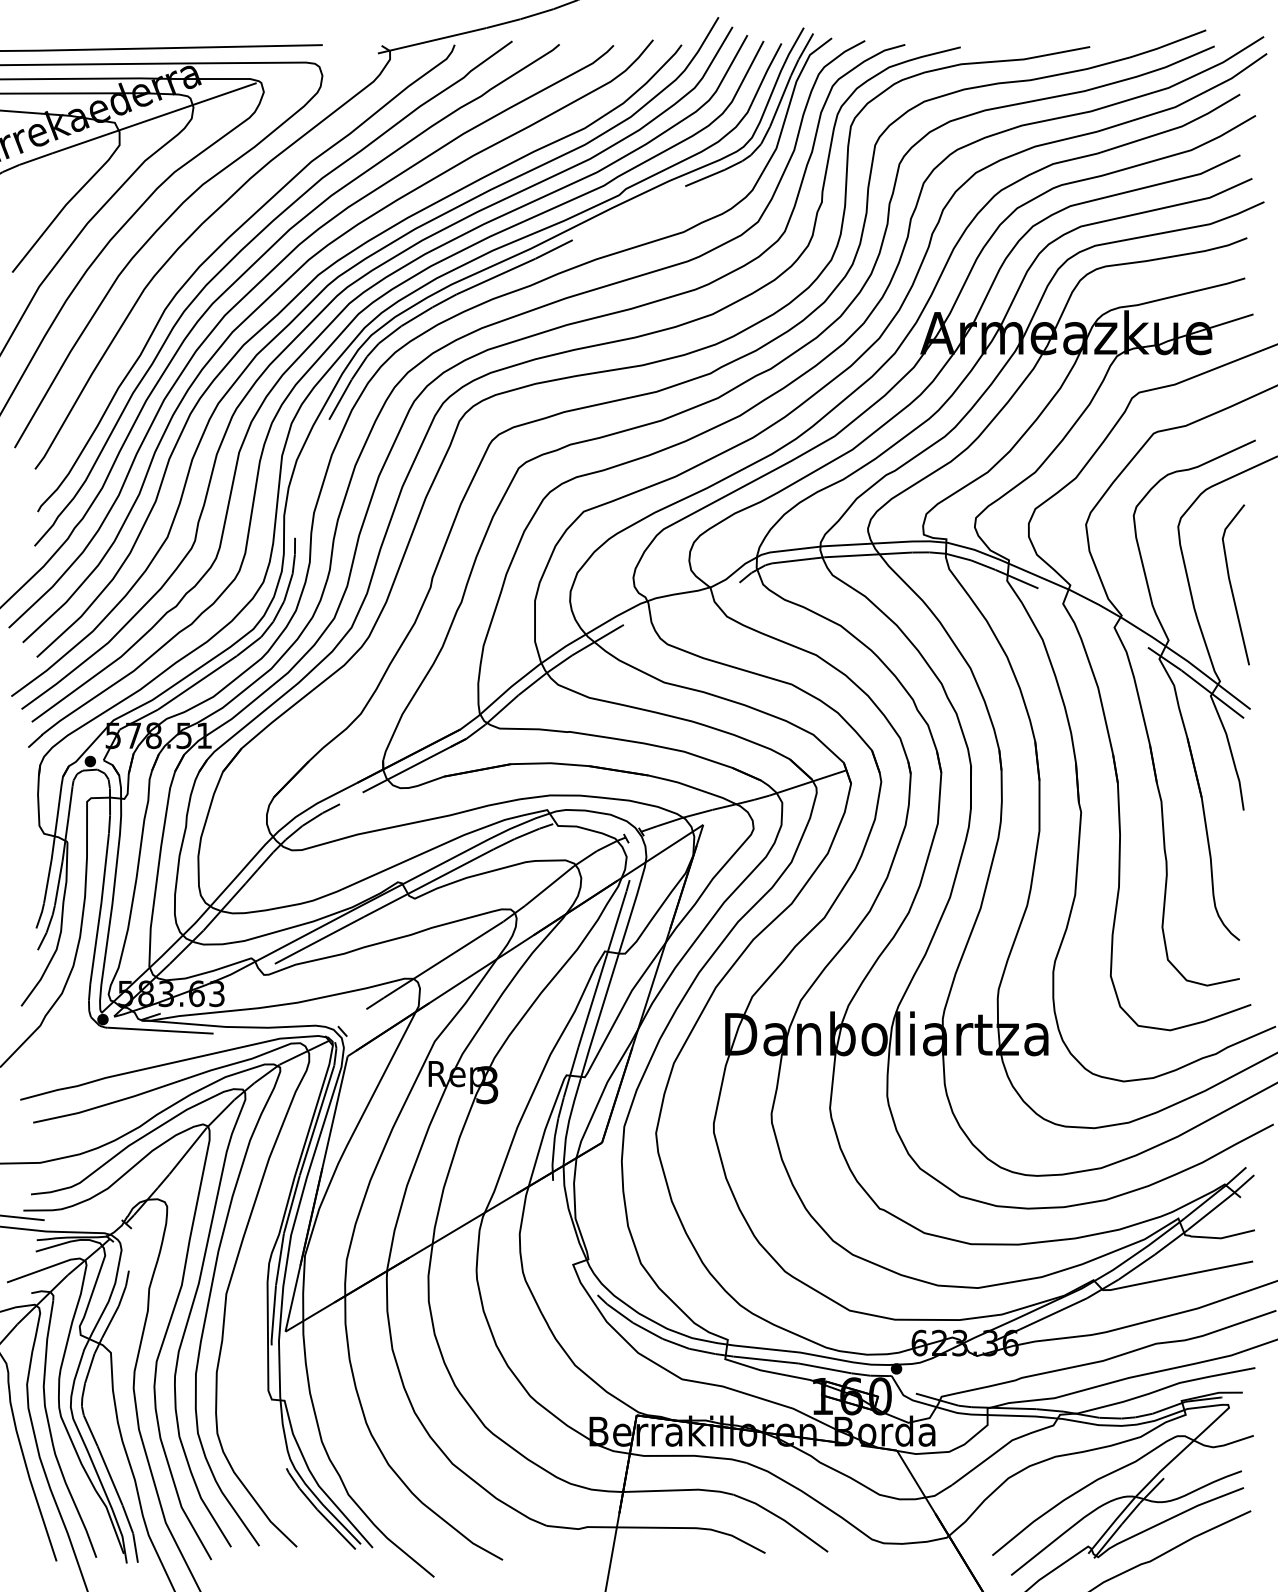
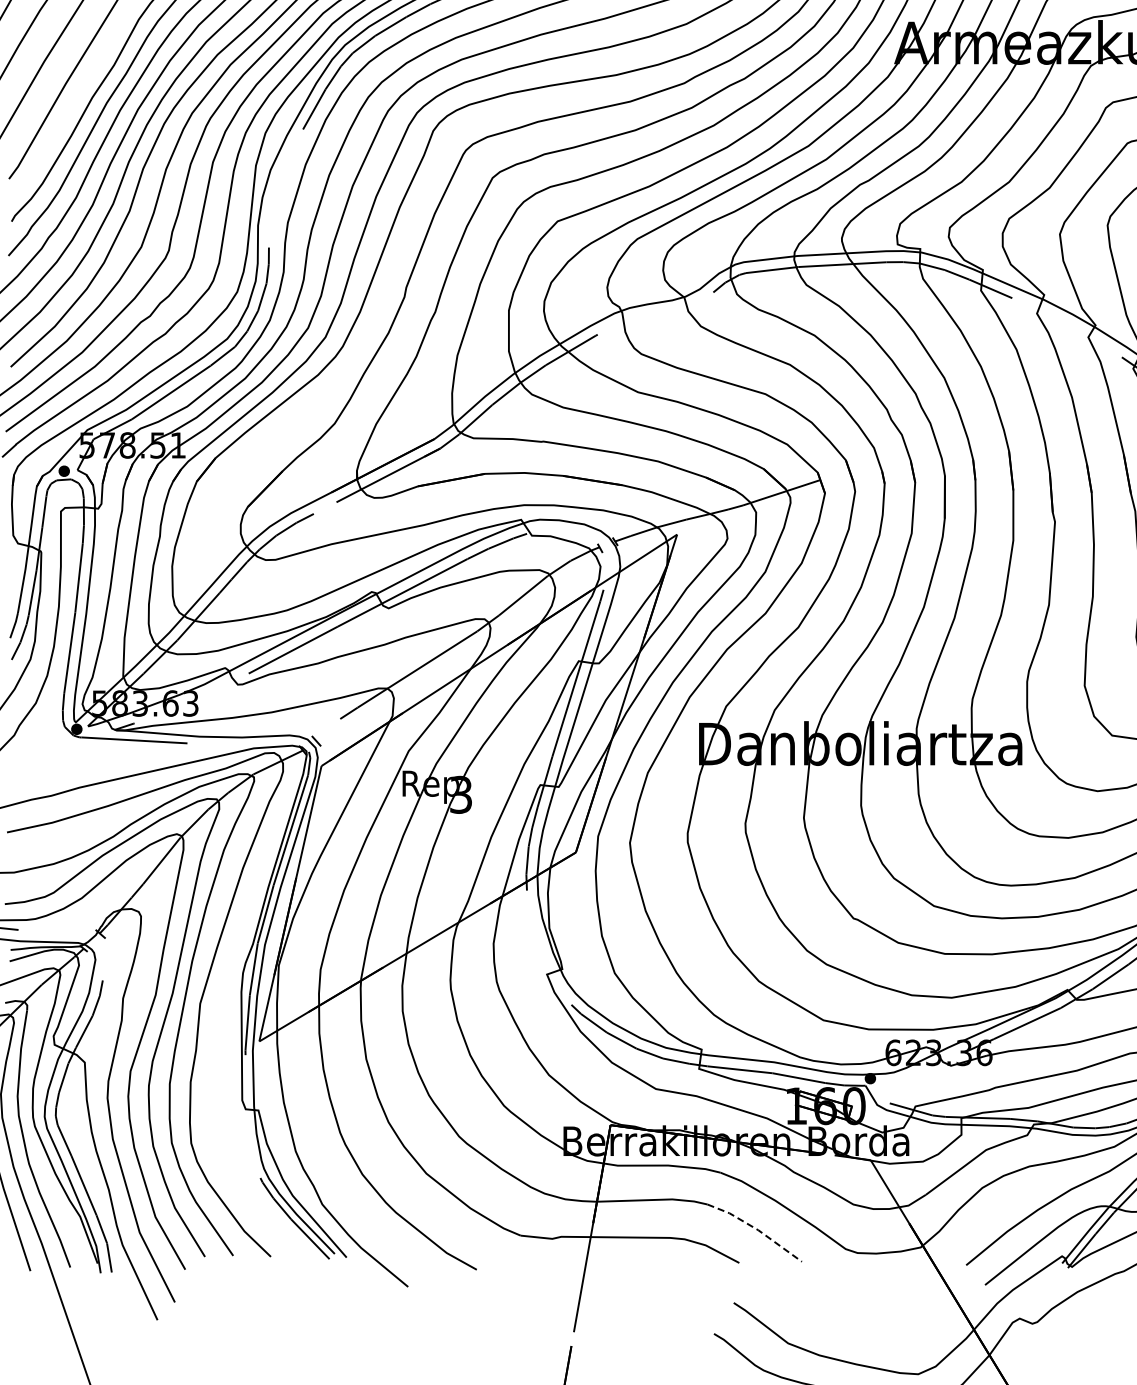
line: (782, 1519) -> (756, 1229), solid -> dashed

